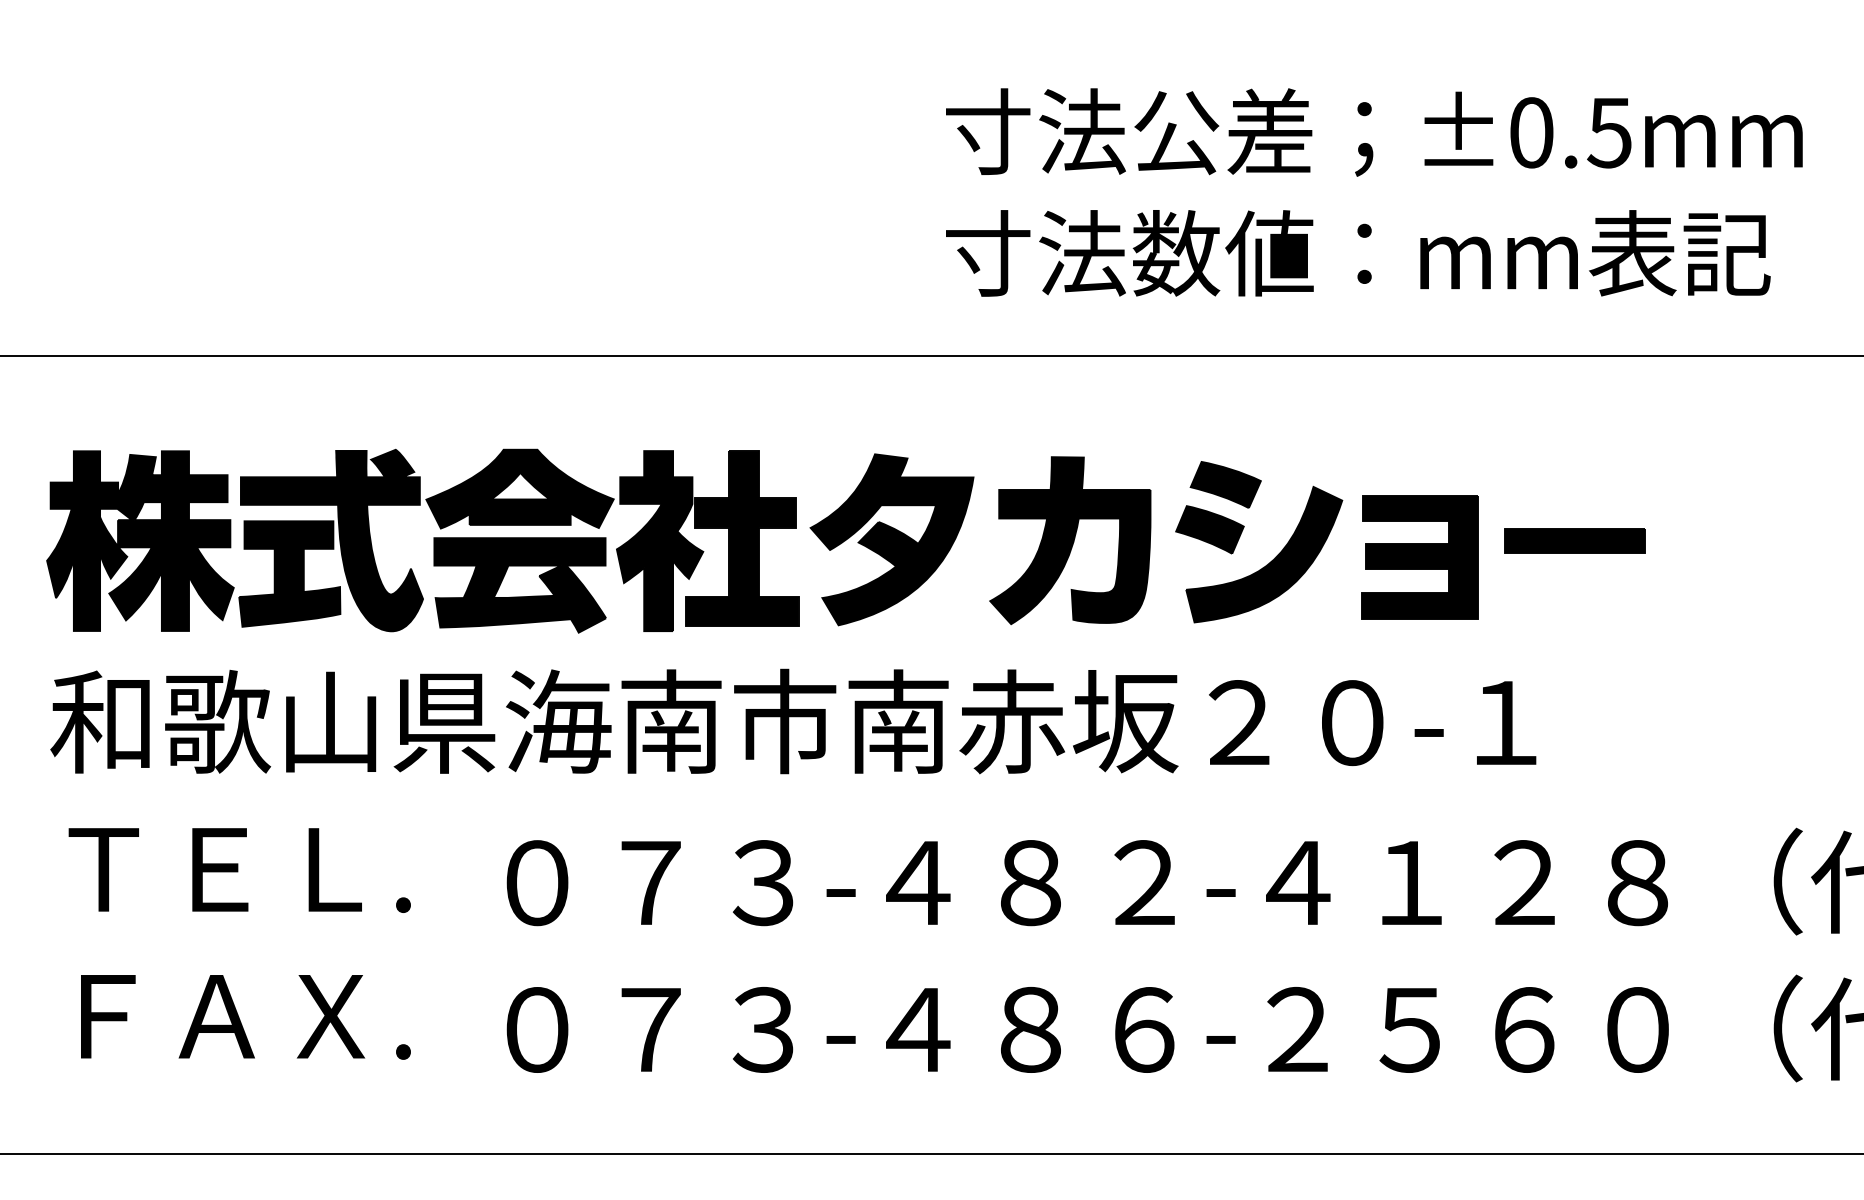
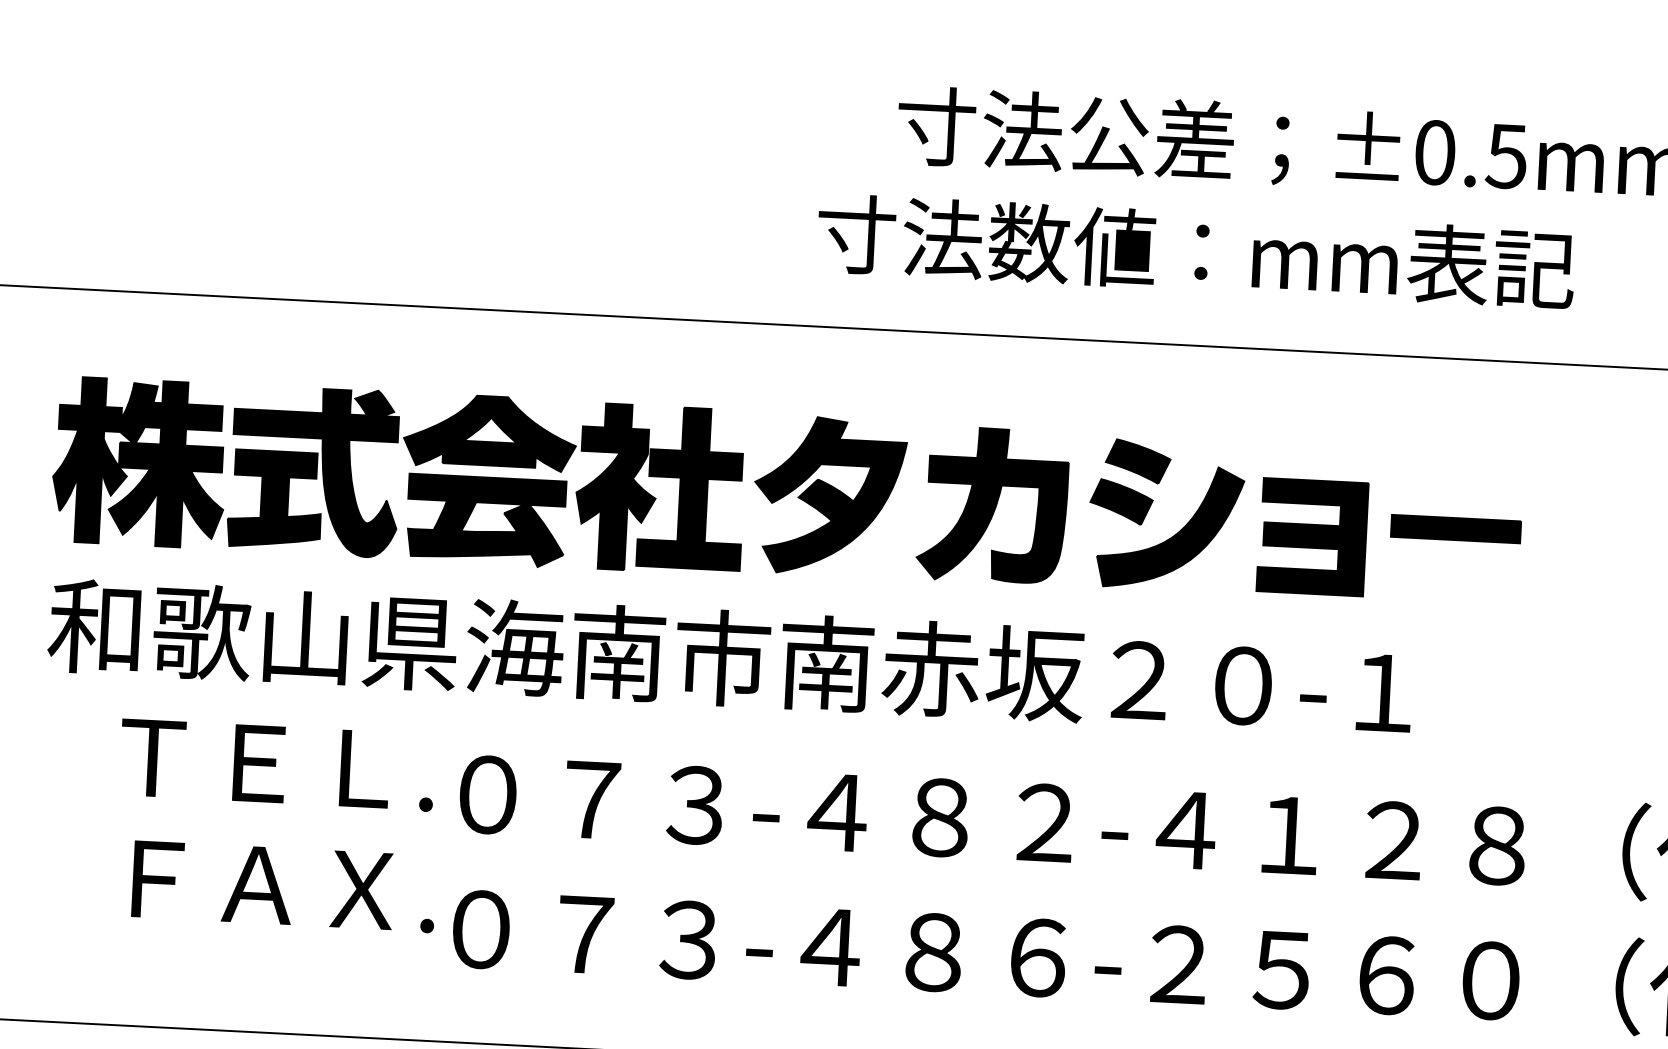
text: (1358, 253) -> (1196, 251), moved
text: (239, 870) -> (277, 765), moved
text: (245, 1017) -> (283, 887), moved

